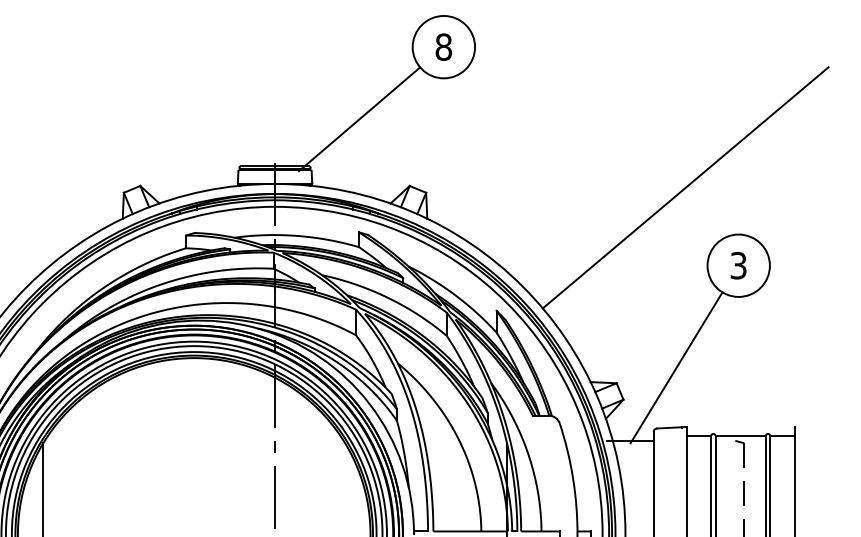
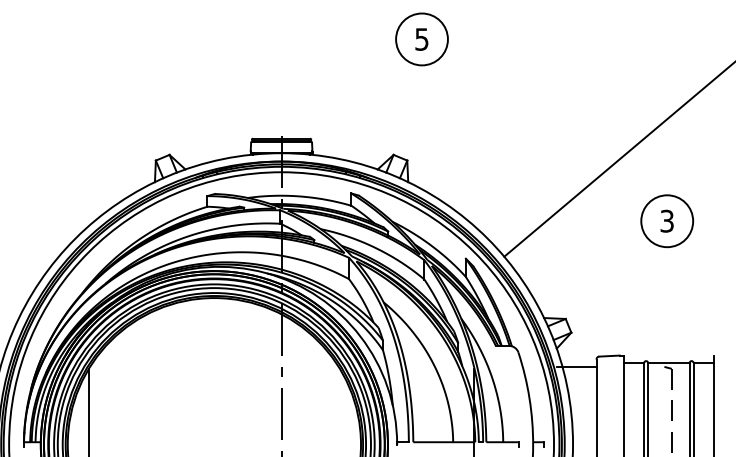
text: (443, 47) -> (421, 39), 8 -> 5
line: (359, 119) -> (351, 99), removed
line: (676, 367) -> (615, 305), removed

